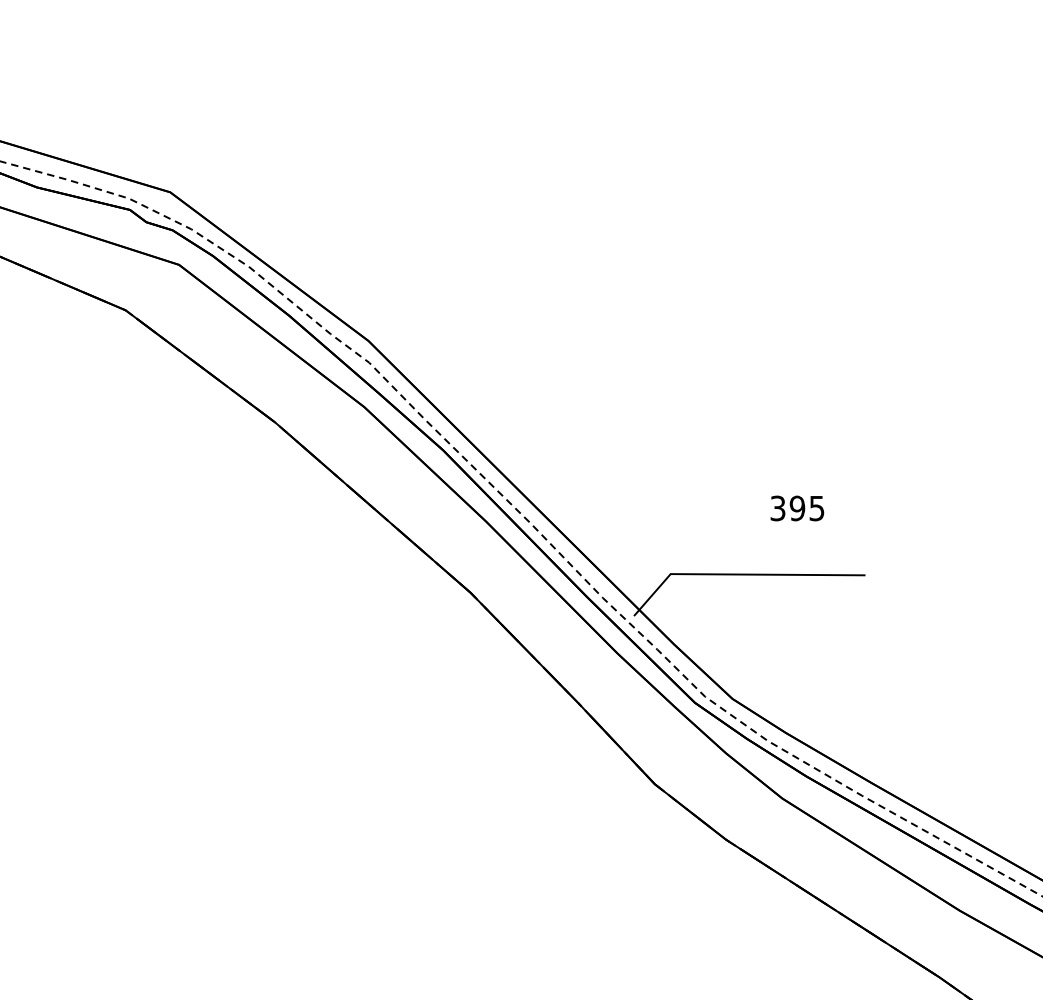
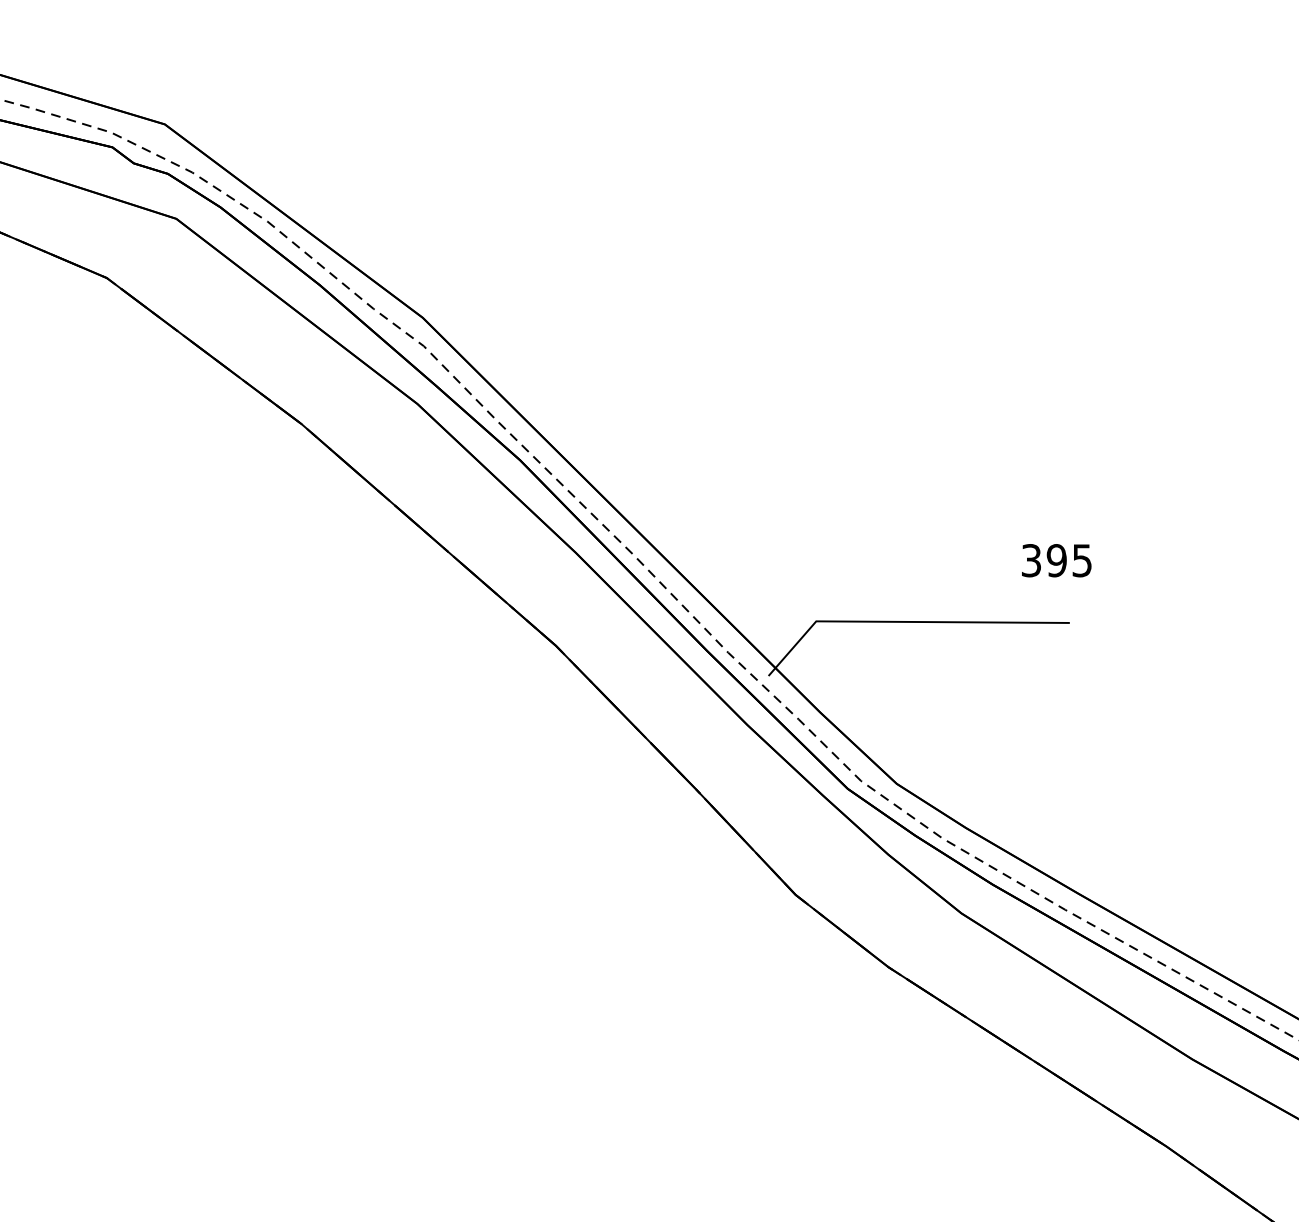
text: (797, 508) -> (1056, 560), moved

